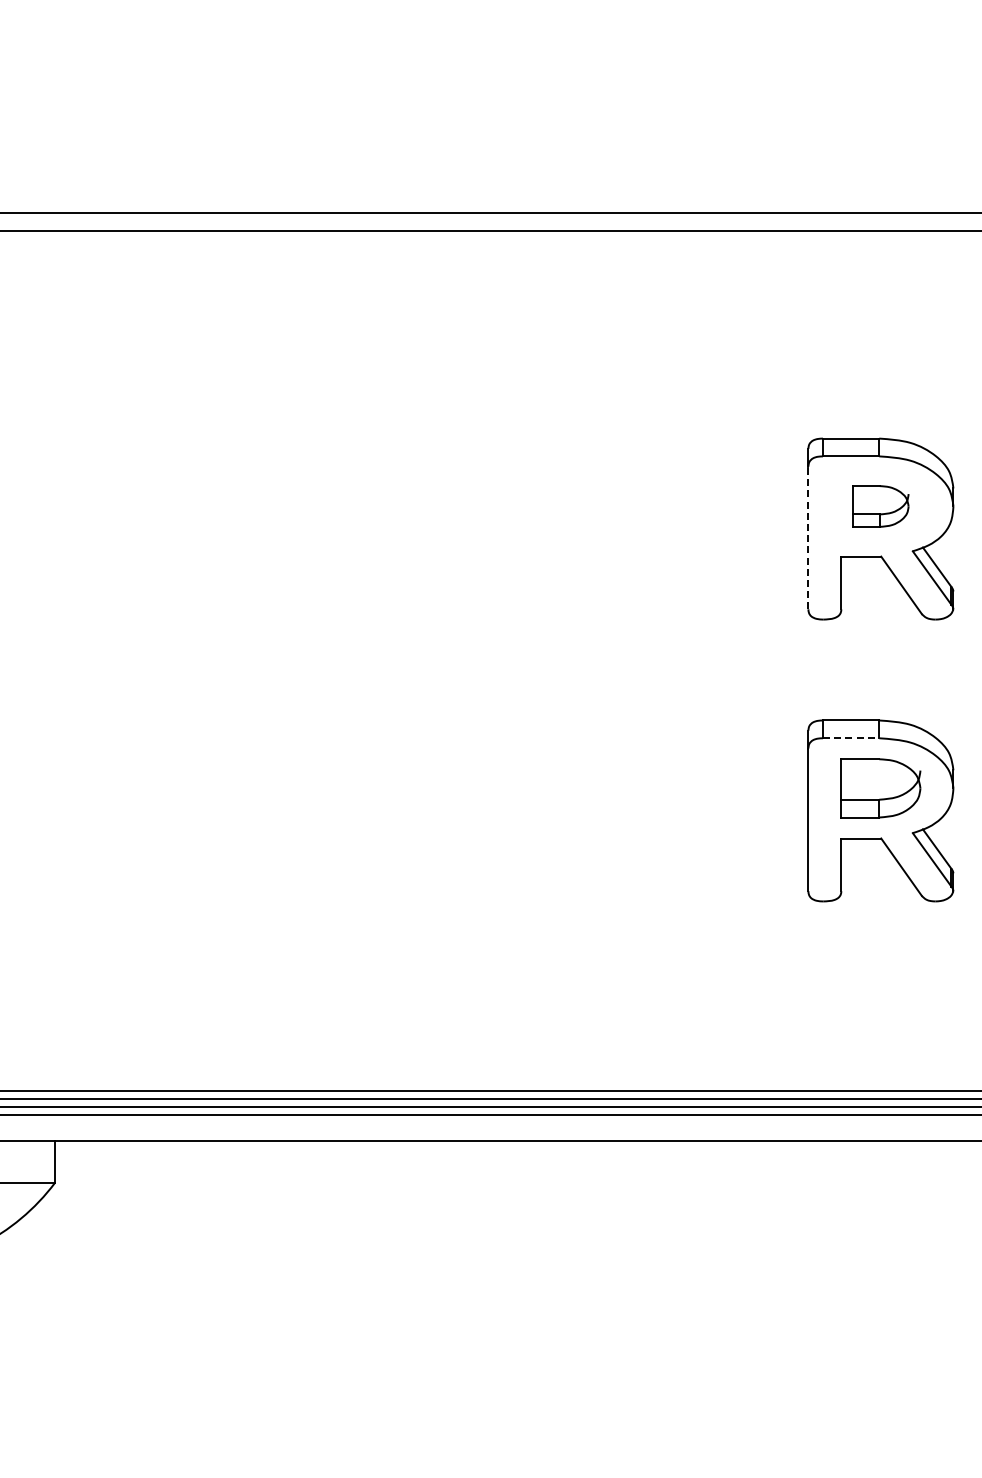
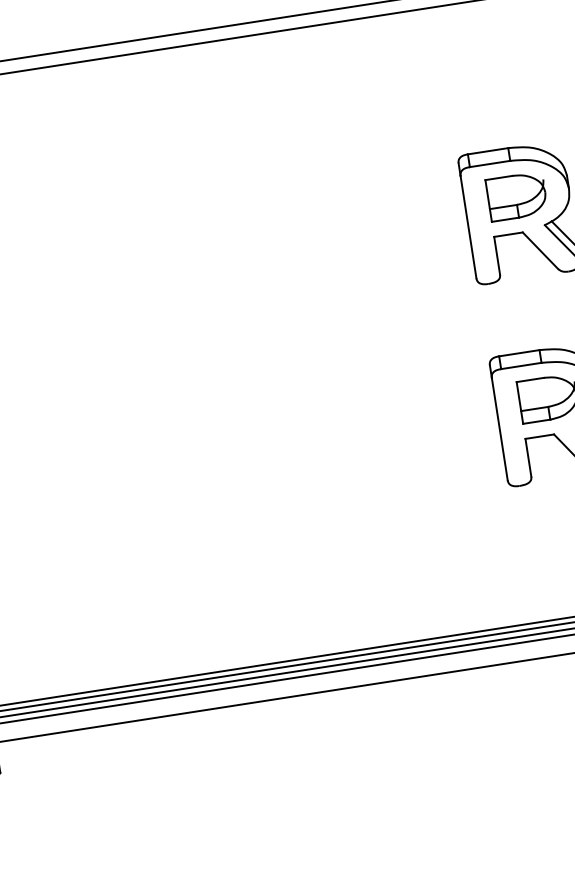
part: (880, 506) -> (516, 196), size x1.43
line: (808, 537) -> (468, 226), dashed -> solid
line: (851, 738) -> (521, 366), dashed -> solid

